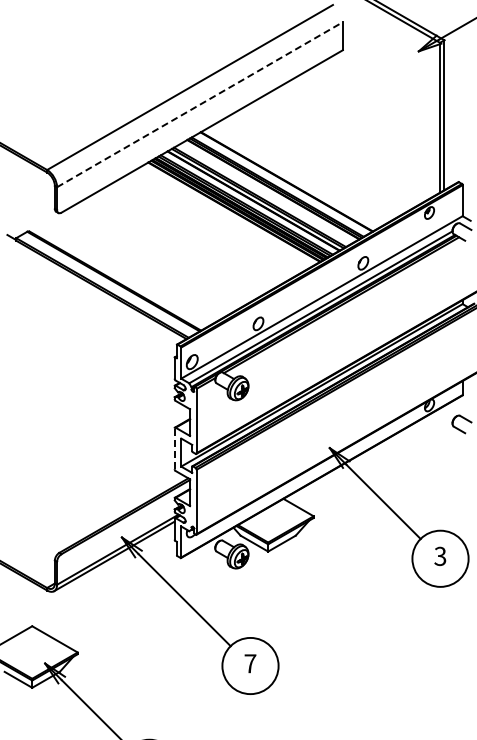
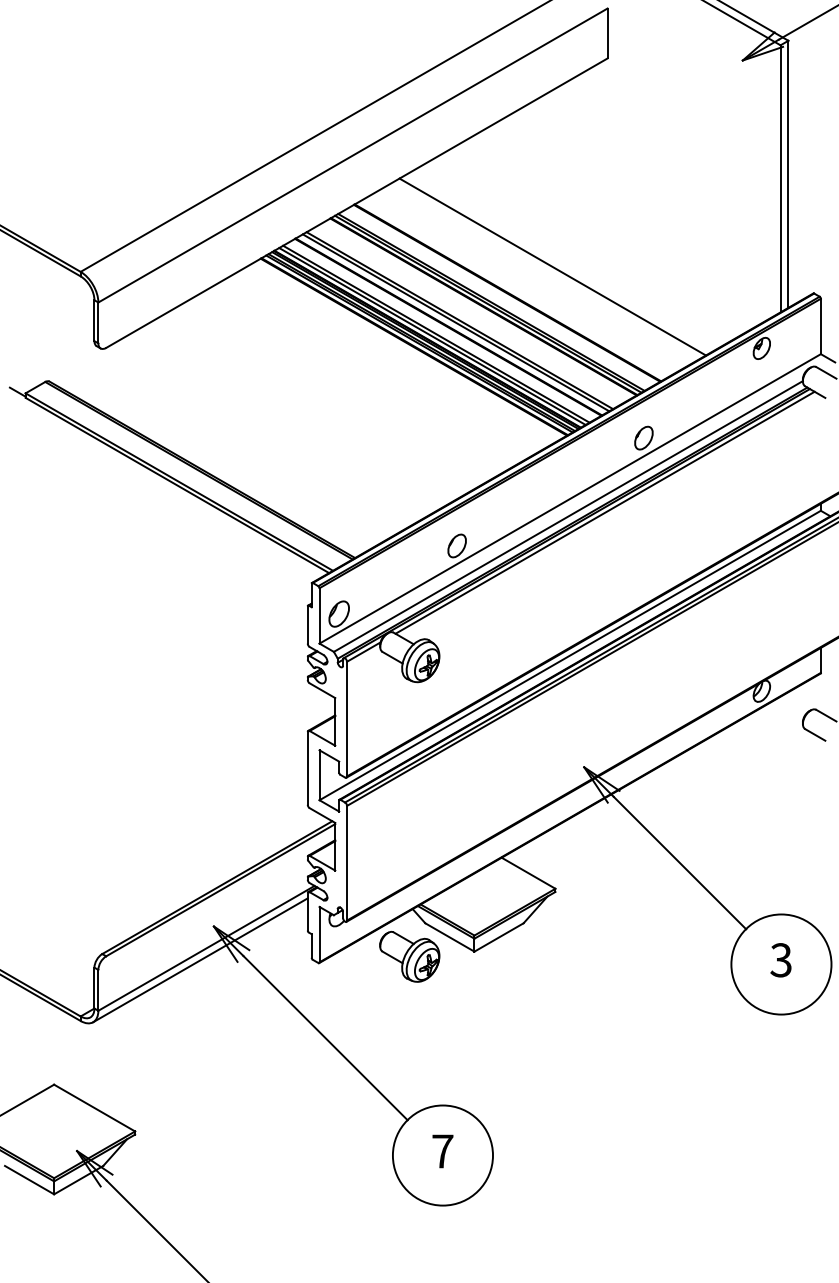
line: (200, 104) -> (353, 155), dashed -> solid
line: (312, 166) -> (553, 265), added
line: (174, 448) -> (307, 768), dashed -> solid

